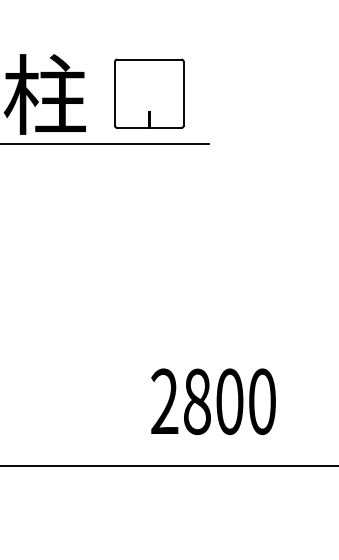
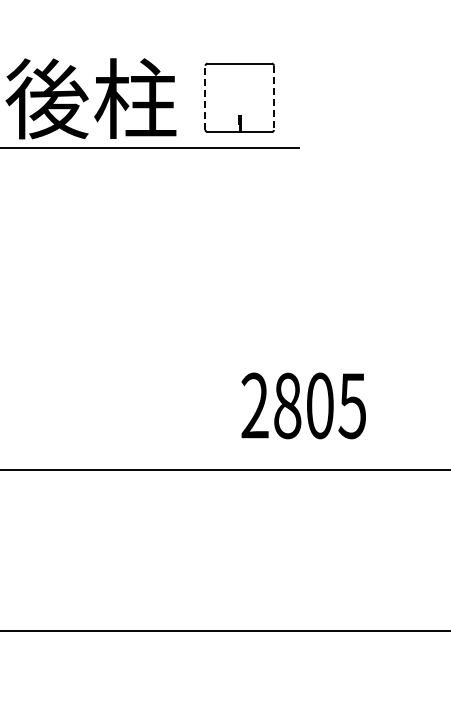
line: (115, 93) -> (205, 97), solid -> dashed
line: (183, 94) -> (273, 98), solid -> dashed
text: (262, 401) -> (352, 405), 2800 -> 2805

